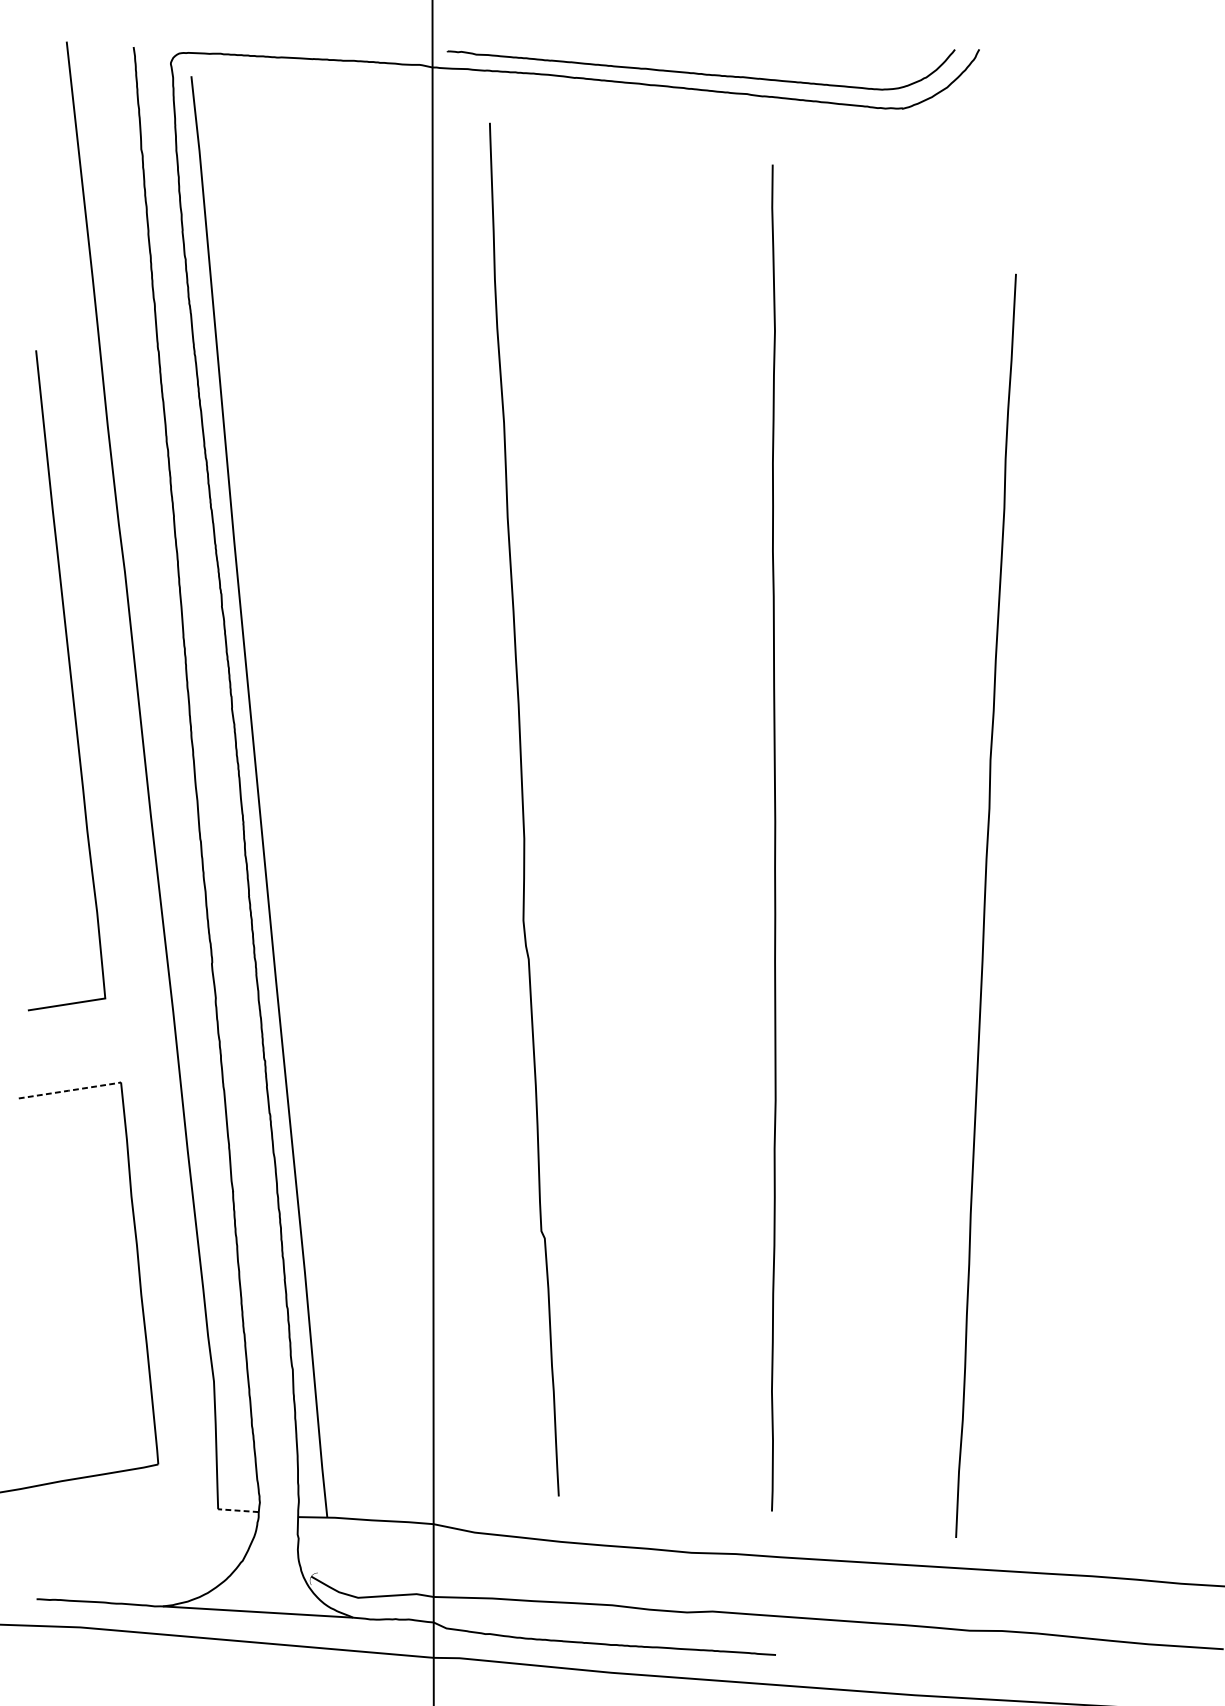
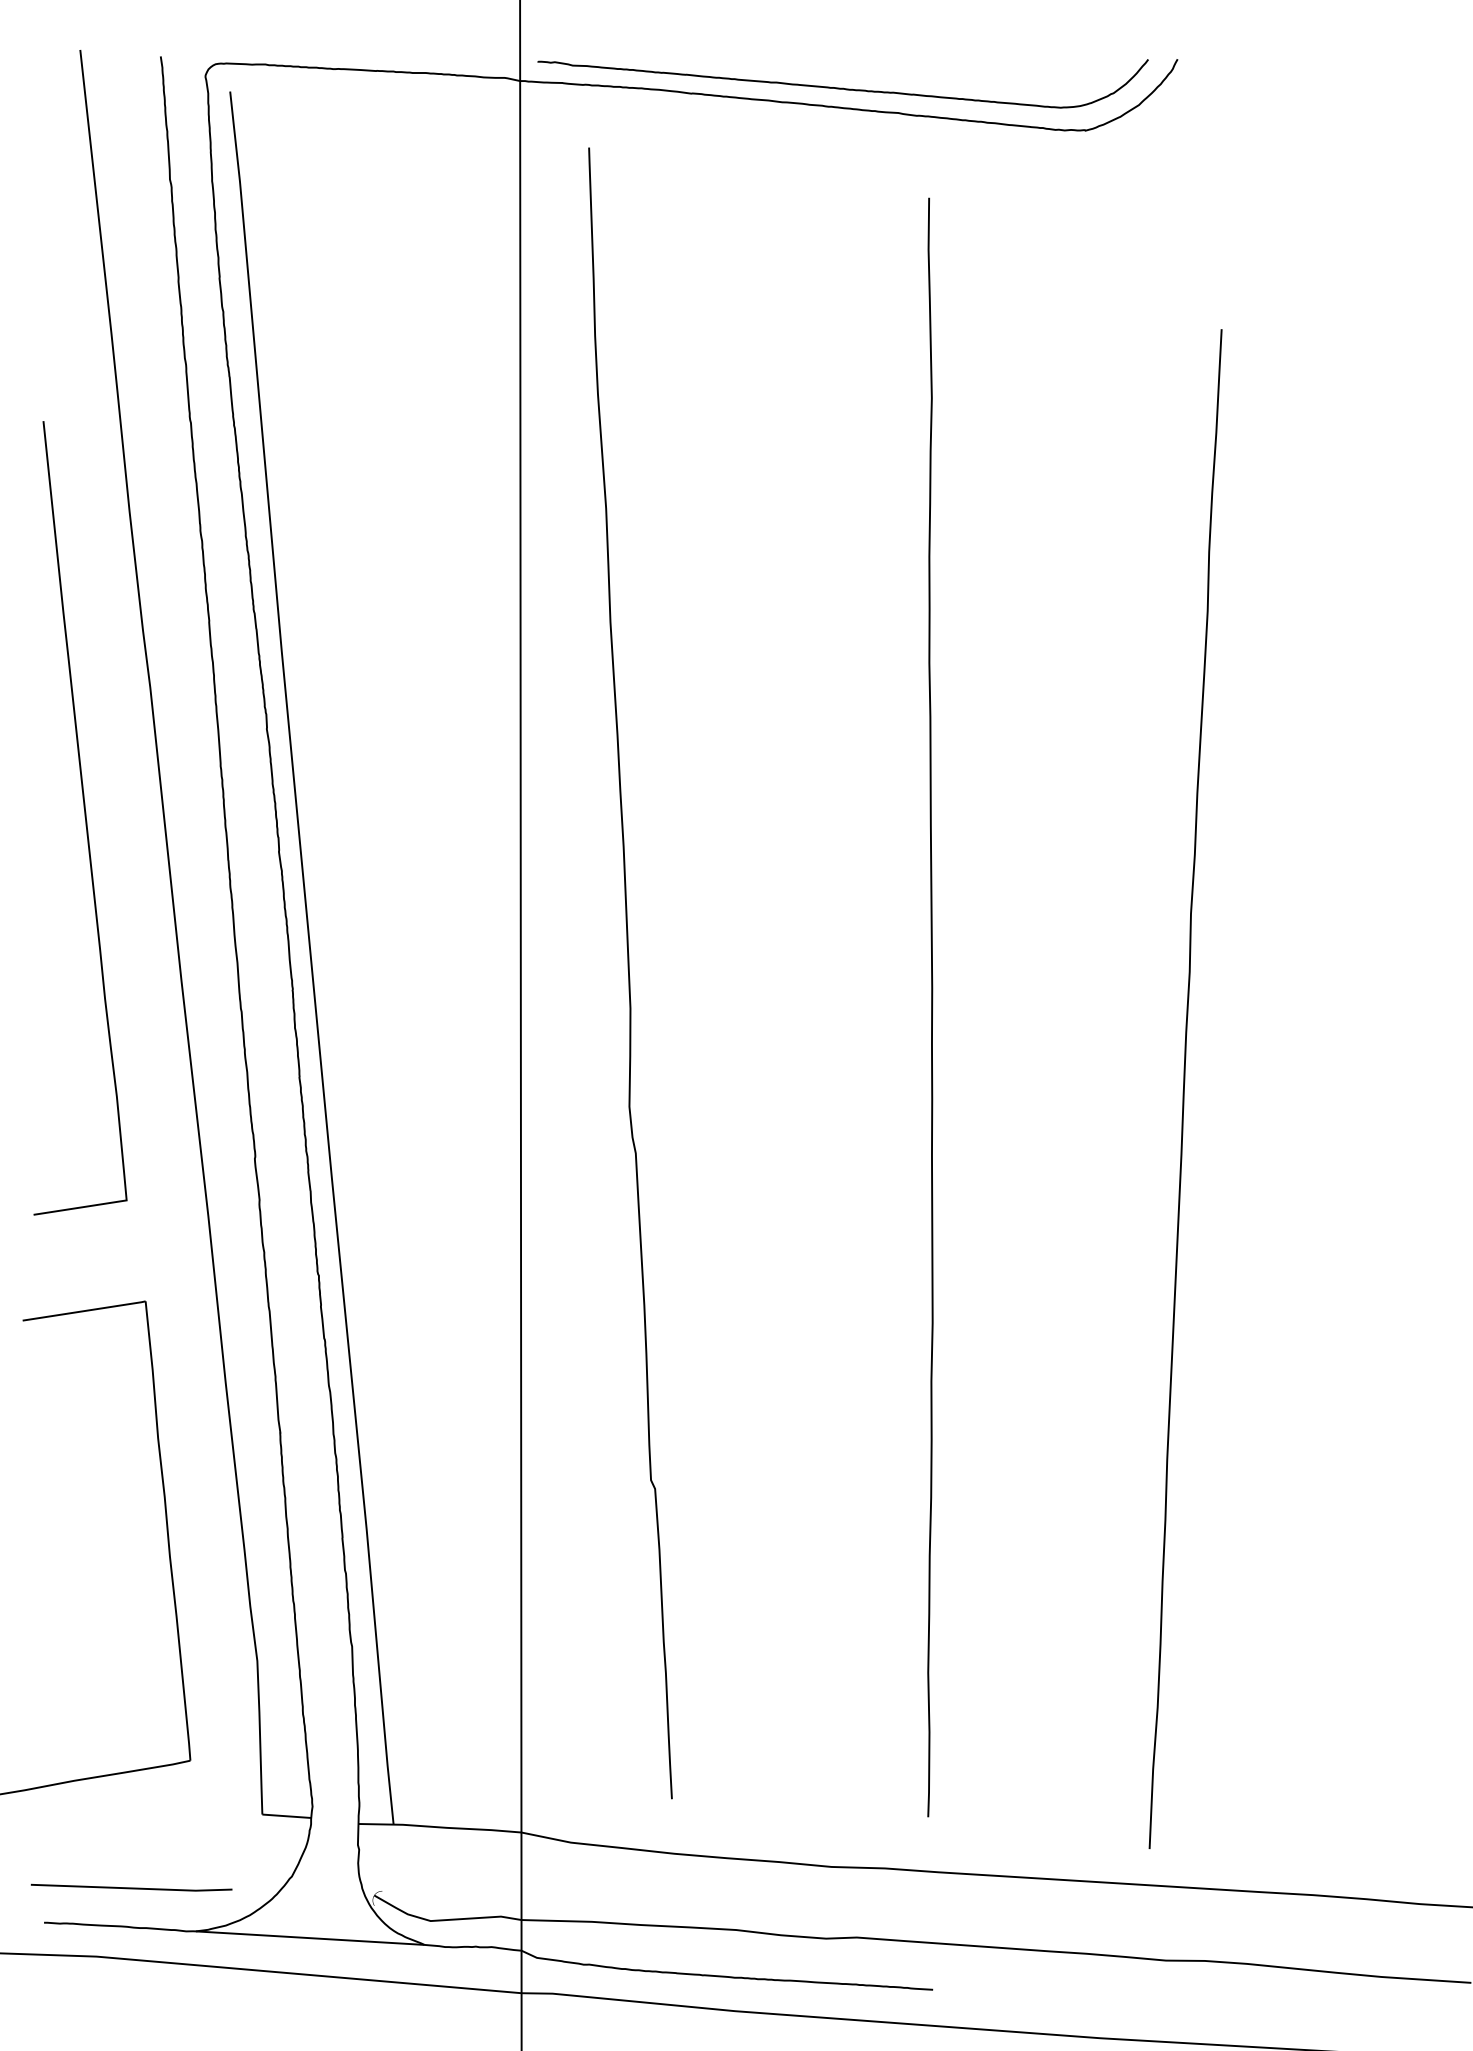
line: (71, 1090) -> (85, 1310), dashed -> solid
line: (238, 1510) -> (286, 1816), dashed -> solid
line: (109, 1569) -> (131, 1887), added

